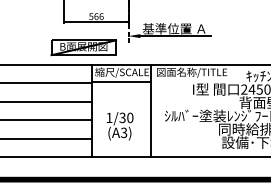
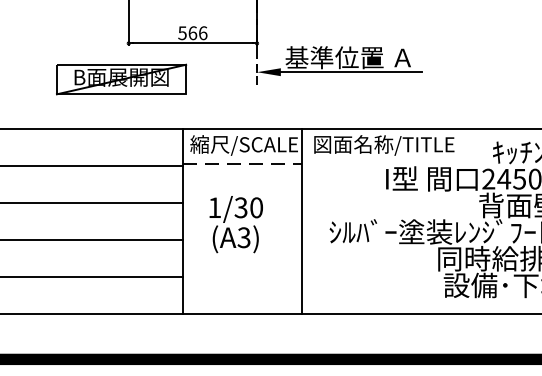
part: (83, 47) -> (120, 78), moved
line: (121, 82) -> (242, 164), solid -> dashed
text: (119, 126) -> (234, 225), moved

